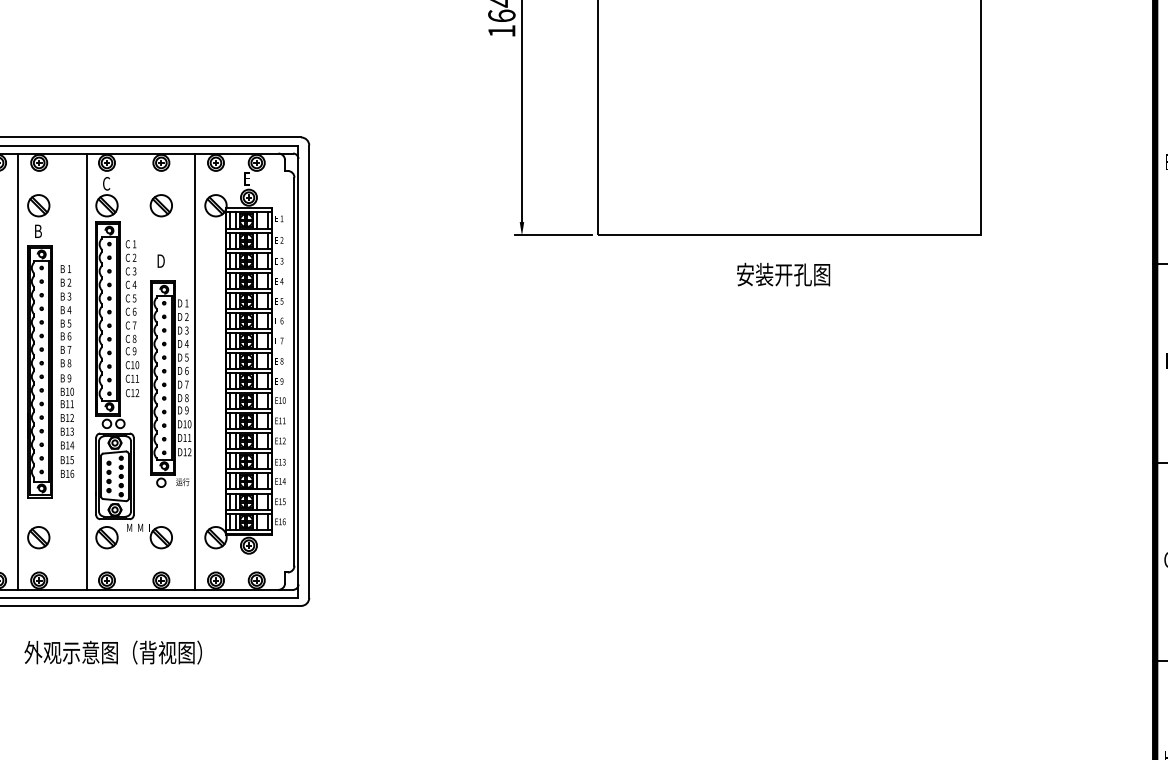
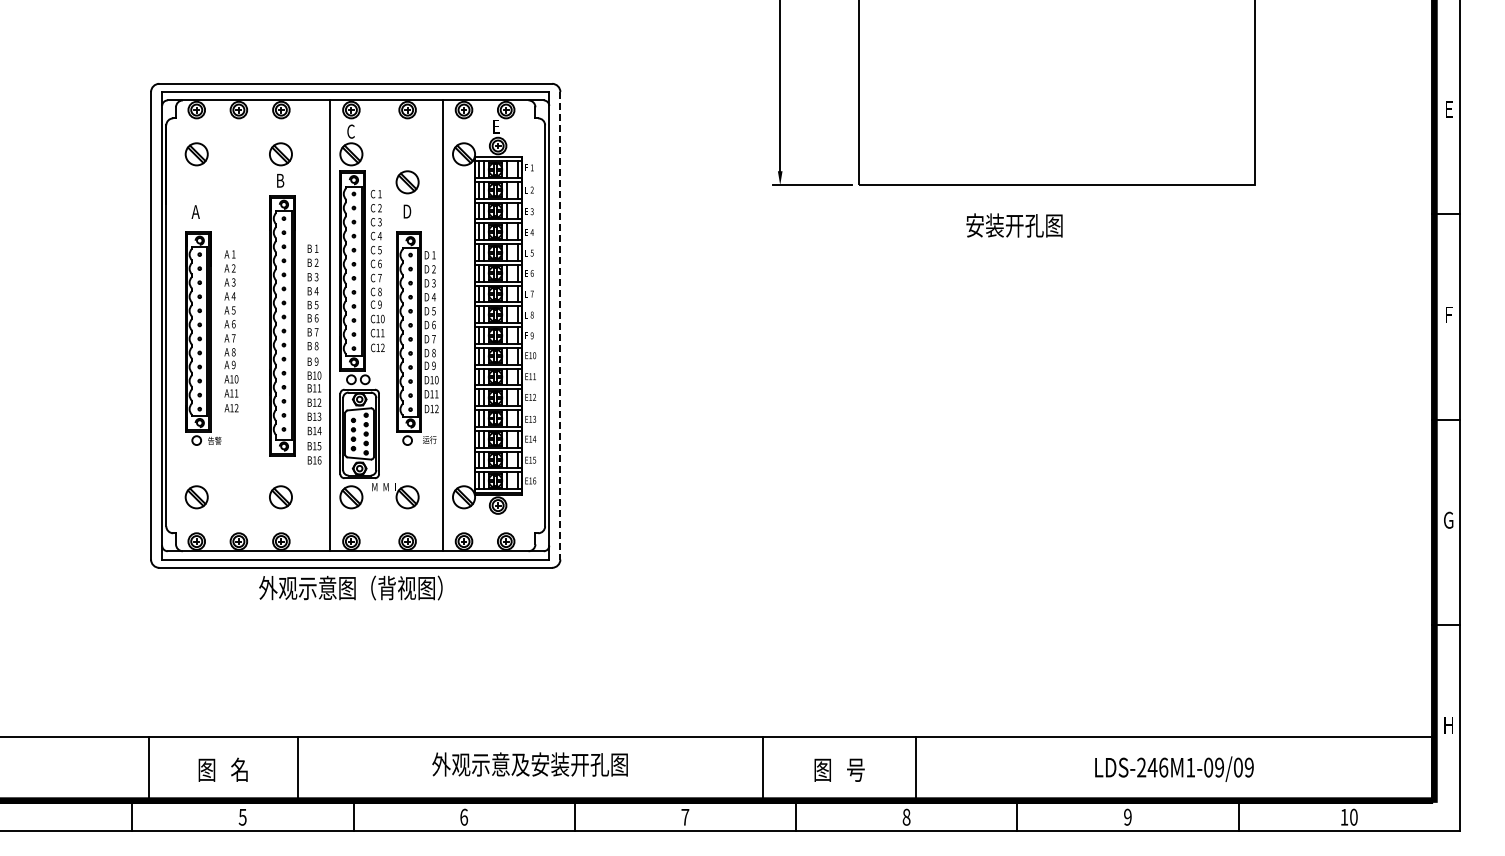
part: (161, 205) -> (407, 182), moved
text: (783, 274) -> (1014, 225), moved
line: (18, 371) -> (259, 325), removed
text: (67, 371) -> (314, 354), moved
line: (309, 371) -> (560, 325), solid -> dashed
text: (112, 652) -> (350, 587), moved

